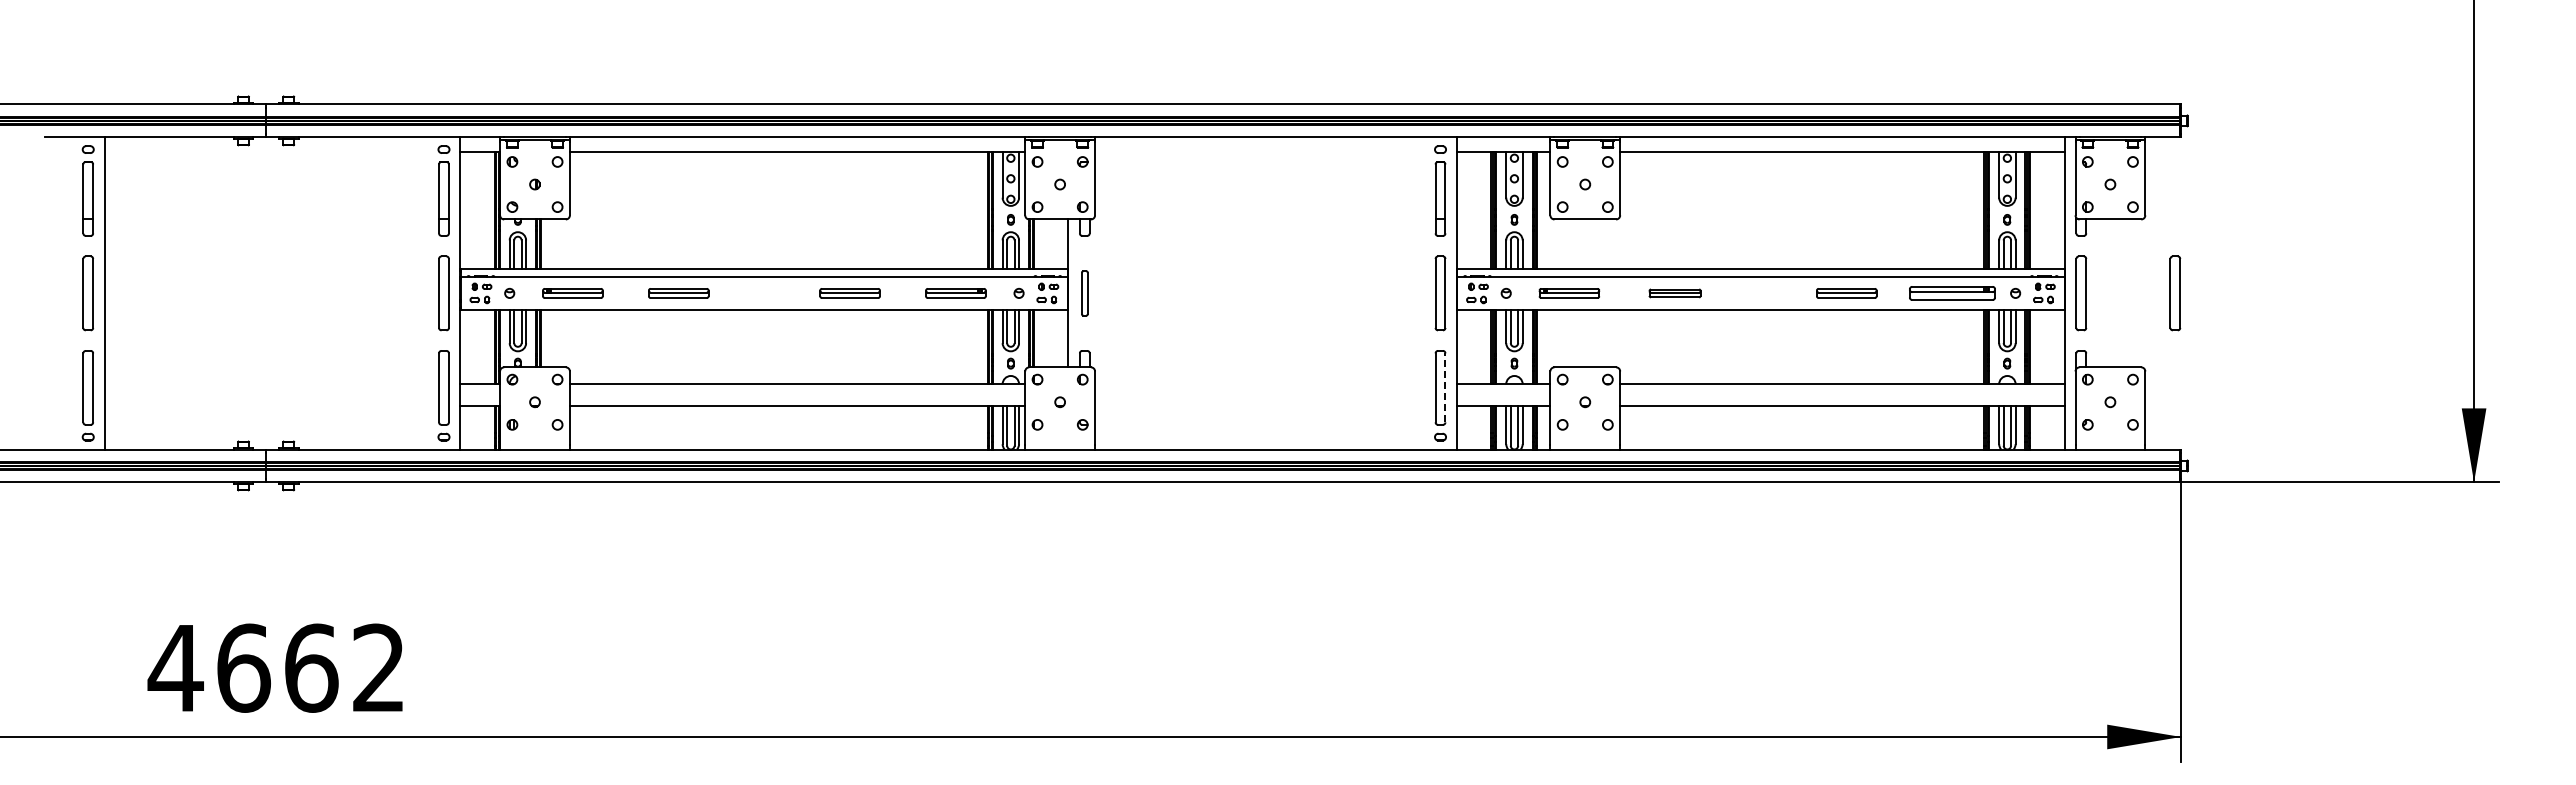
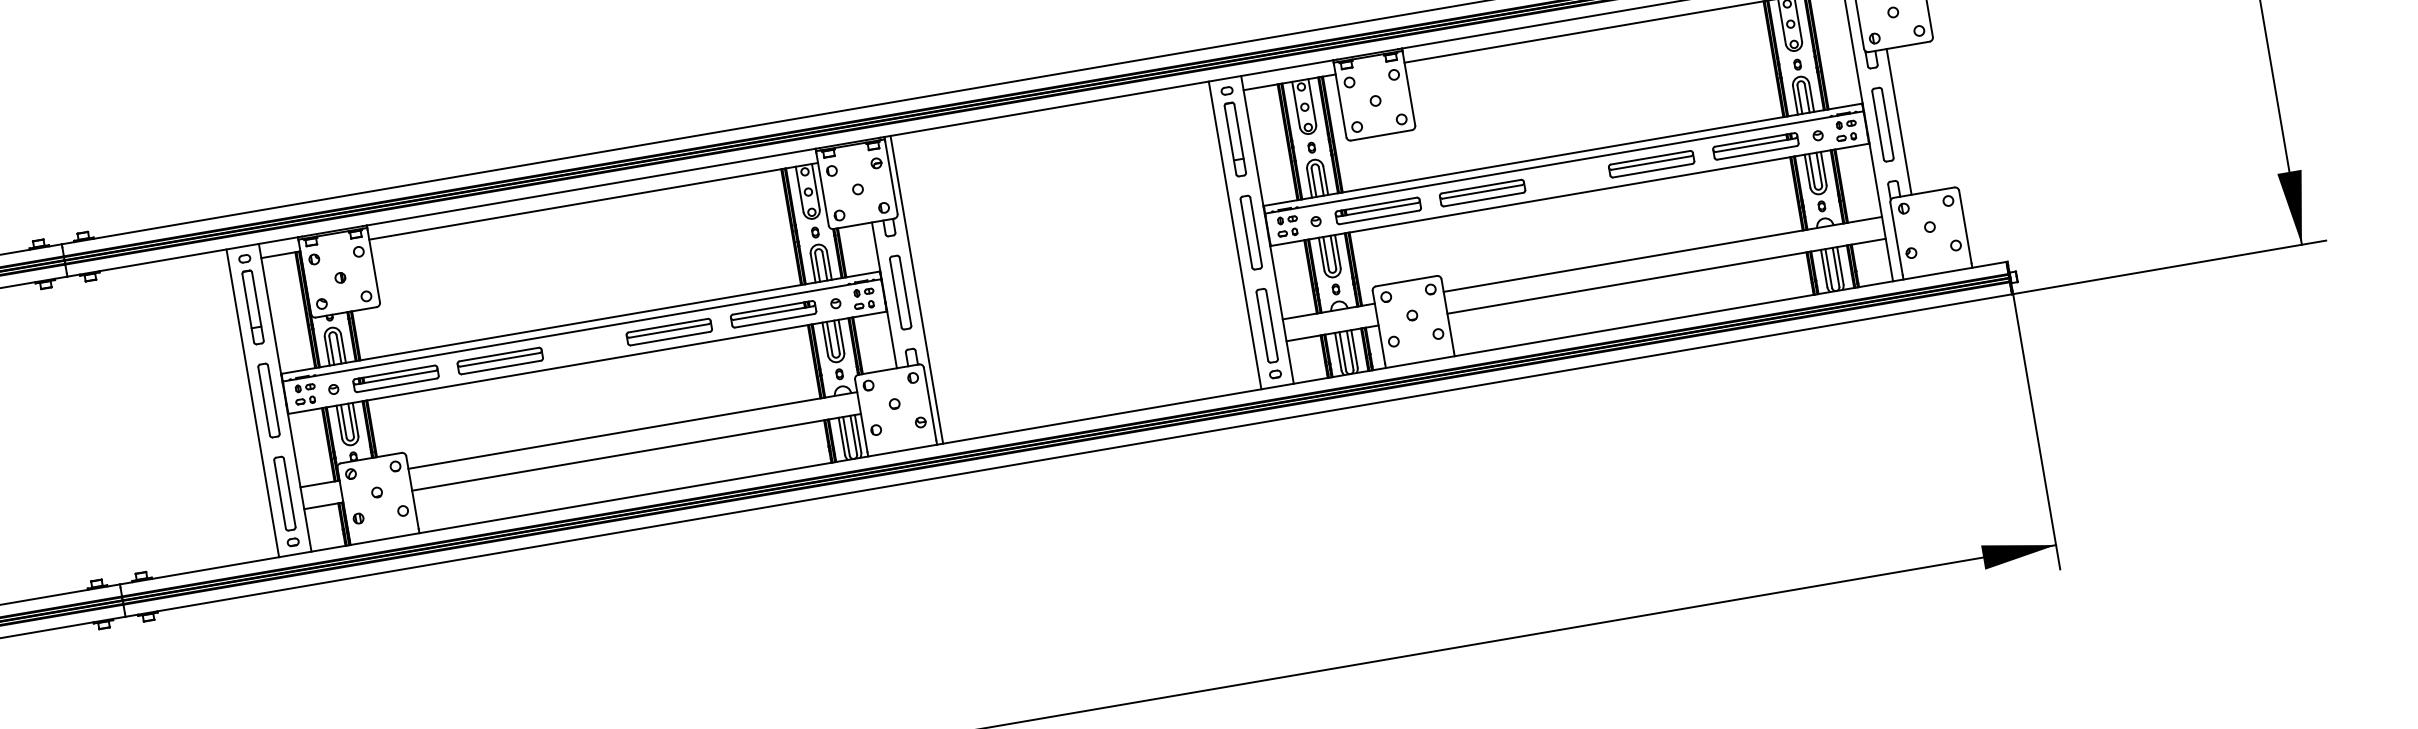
line: (427, 293) -> (252, 403), added
part: (572, 293) -> (395, 379), size x1.43
part: (678, 293) -> (500, 361), size x1.43
part: (849, 293) -> (668, 332), size x1.43
part: (955, 293) -> (773, 314), size x1.43
part: (1084, 293) -> (900, 292), size x1.67
line: (1101, 293) -> (917, 289), added
line: (1424, 293) -> (1235, 235), added
part: (1569, 293) -> (1378, 211), size x1.43
part: (1674, 293) -> (1481, 193), size x1.67
part: (1846, 293) -> (1651, 164), size x1.43
line: (2097, 293) -> (1898, 122), added
part: (2175, 293) -> (1975, 108), removed
line: (1445, 387) -> (1272, 324), dashed -> solid

